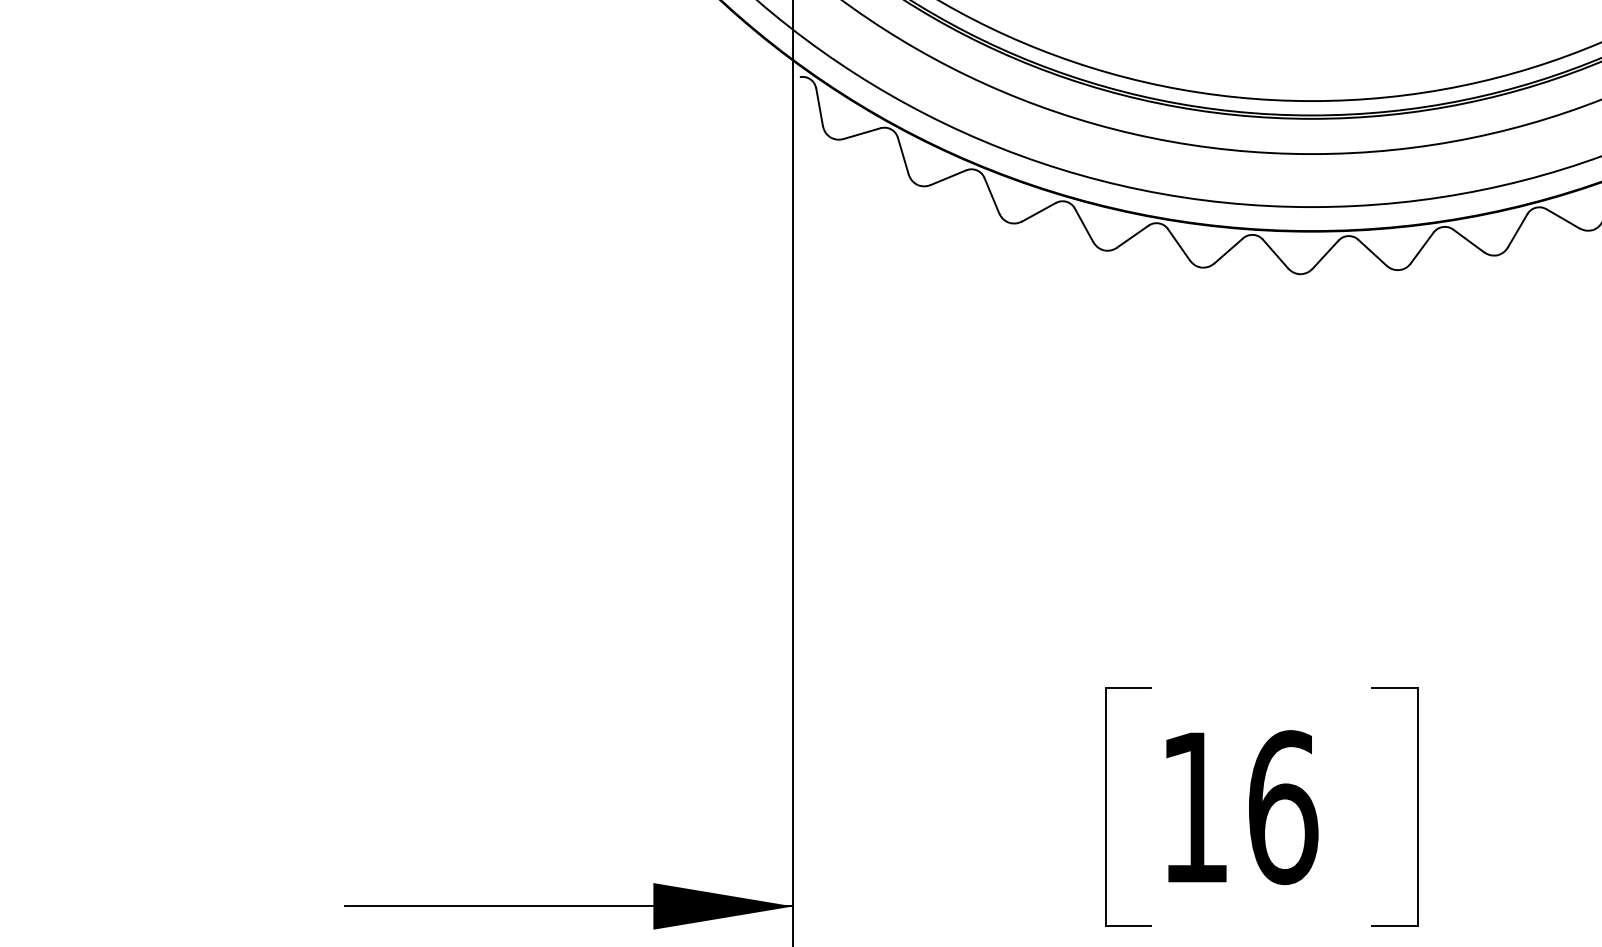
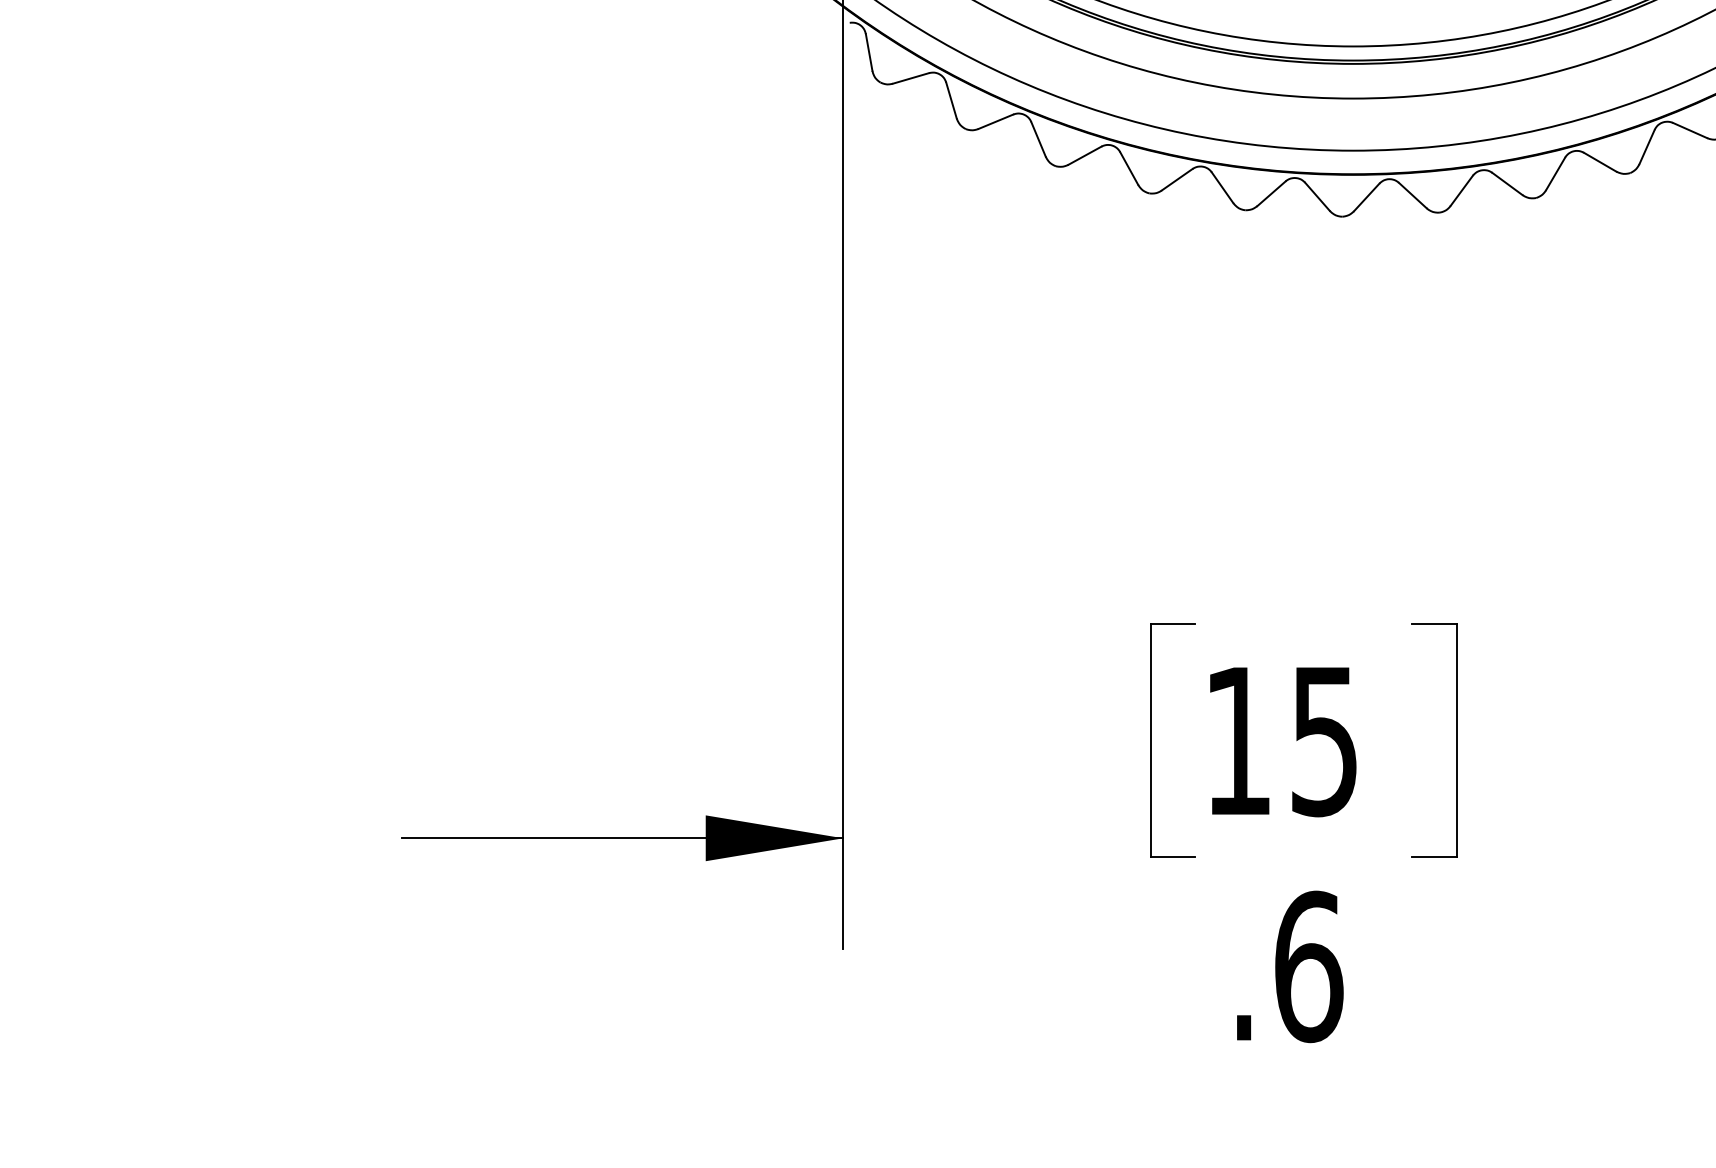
text: (1283, 807) -> (1325, 741), 16 -> 15

